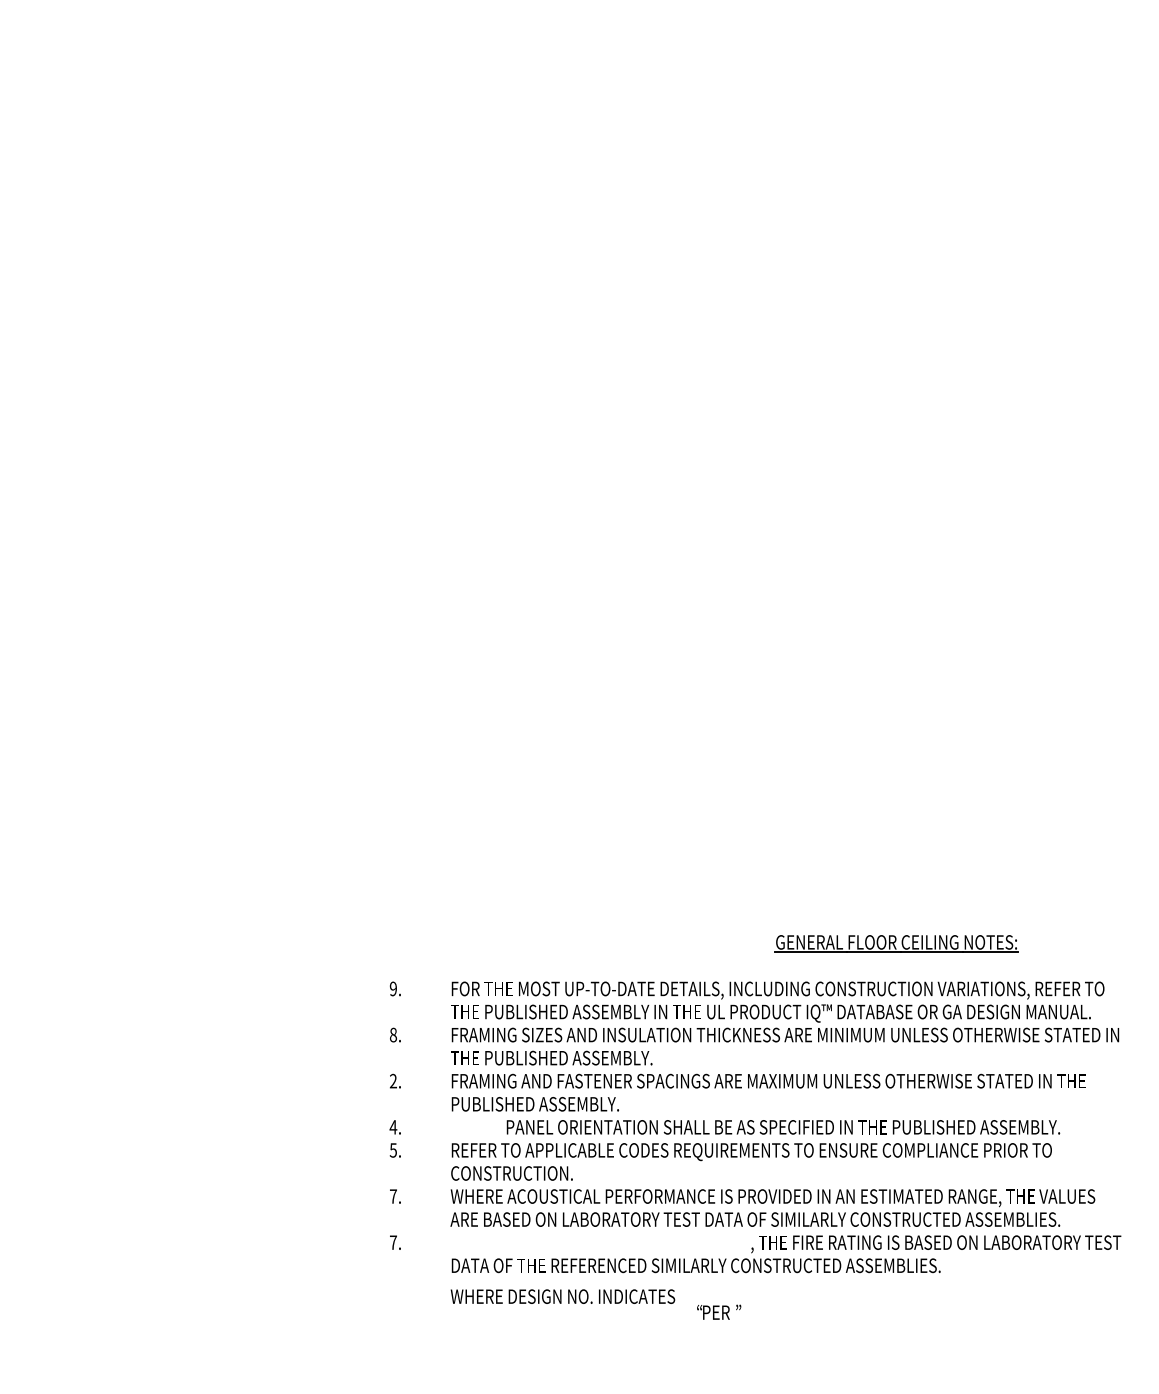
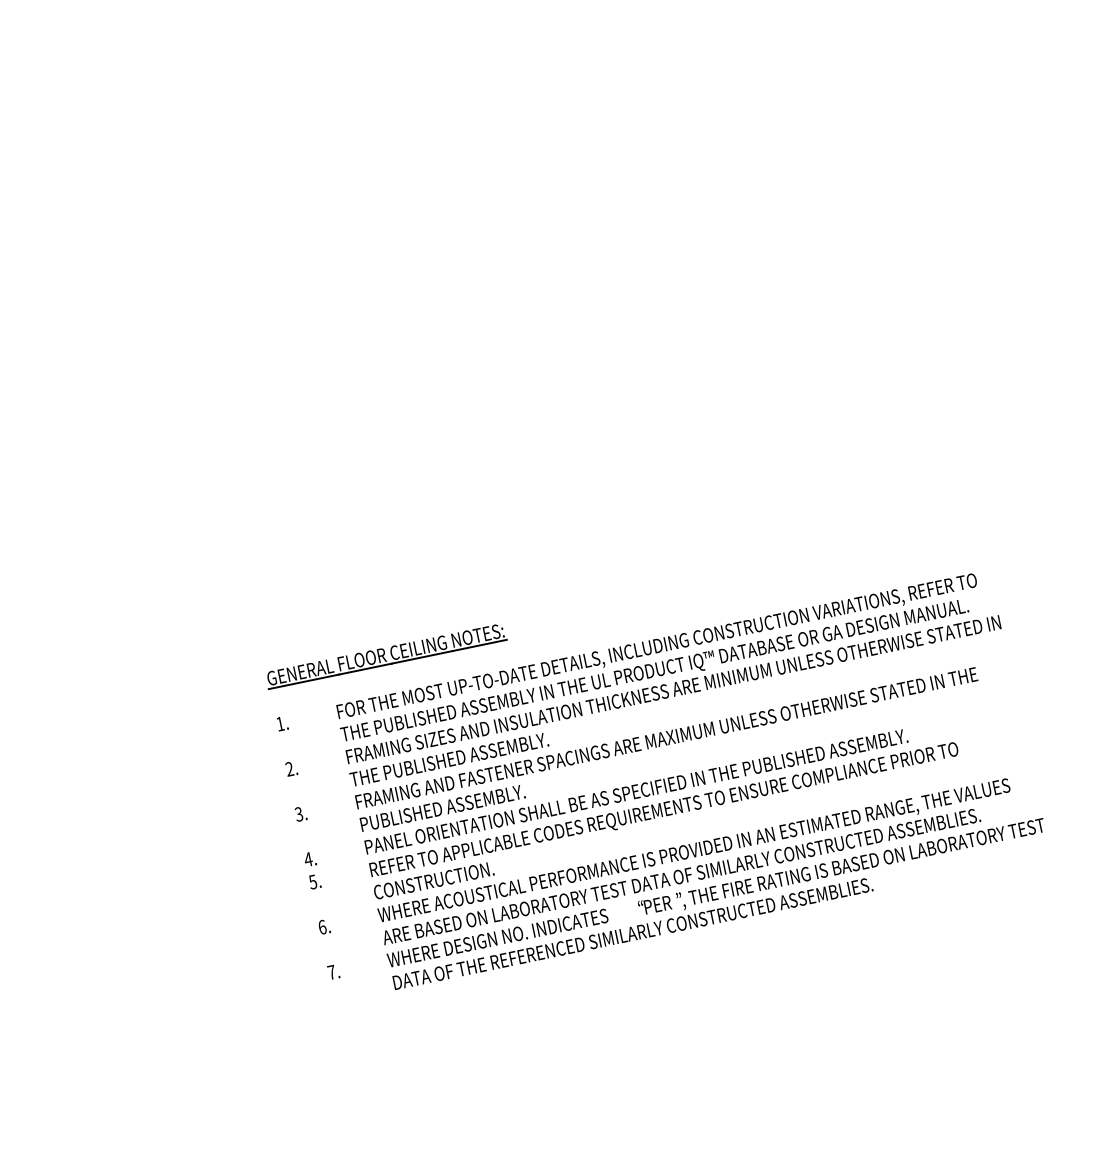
part: (896, 943) -> (385, 655), moved
text: (392, 988) -> (279, 723), 9. -> 1.
text: (392, 1034) -> (288, 768), 8. -> 2.
text: (392, 1081) -> (298, 814), 2. -> 3.
text: (783, 1127) -> (636, 791), moved
text: (393, 1196) -> (322, 927), 7. -> 6.
text: (562, 1296) -> (497, 938), moved
text: (719, 1311) -> (660, 903), moved

